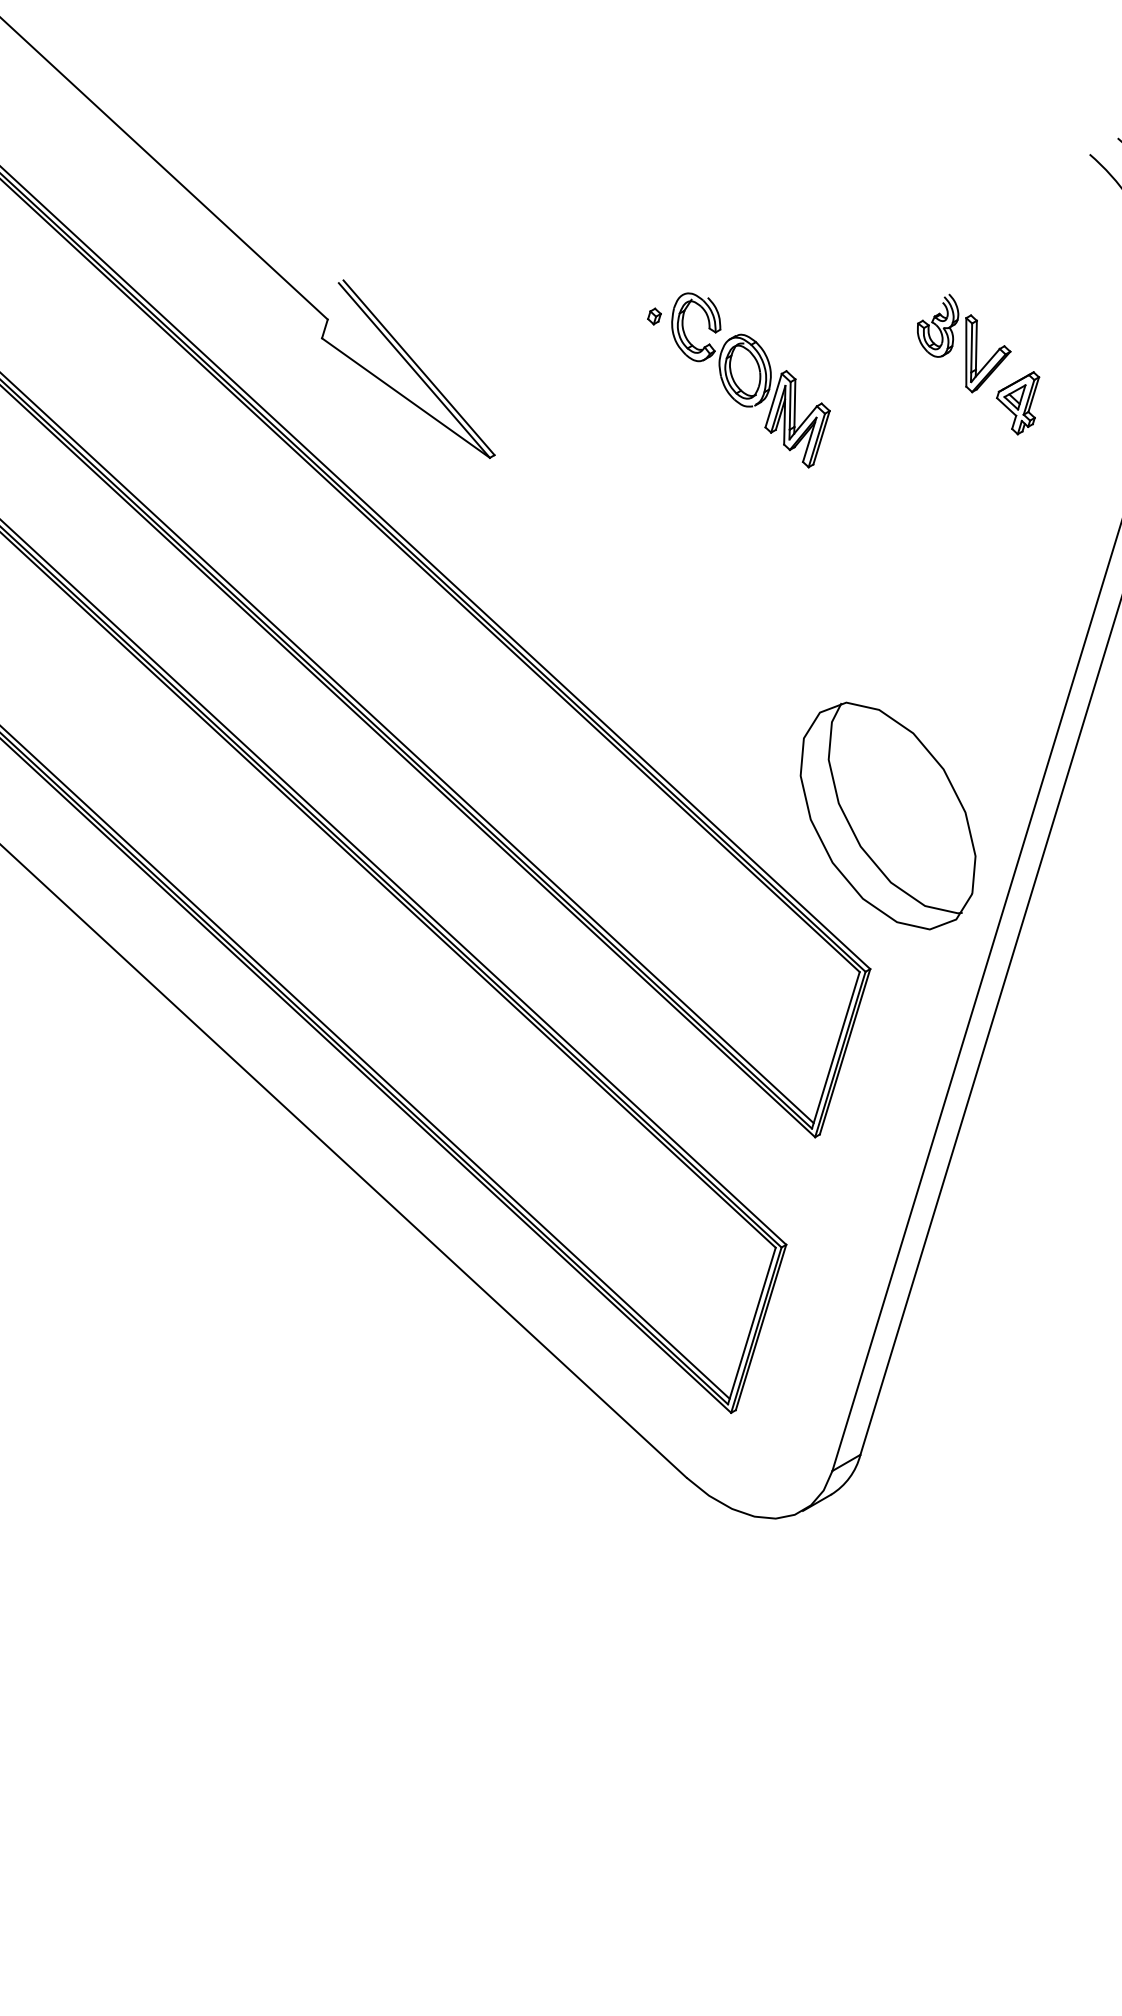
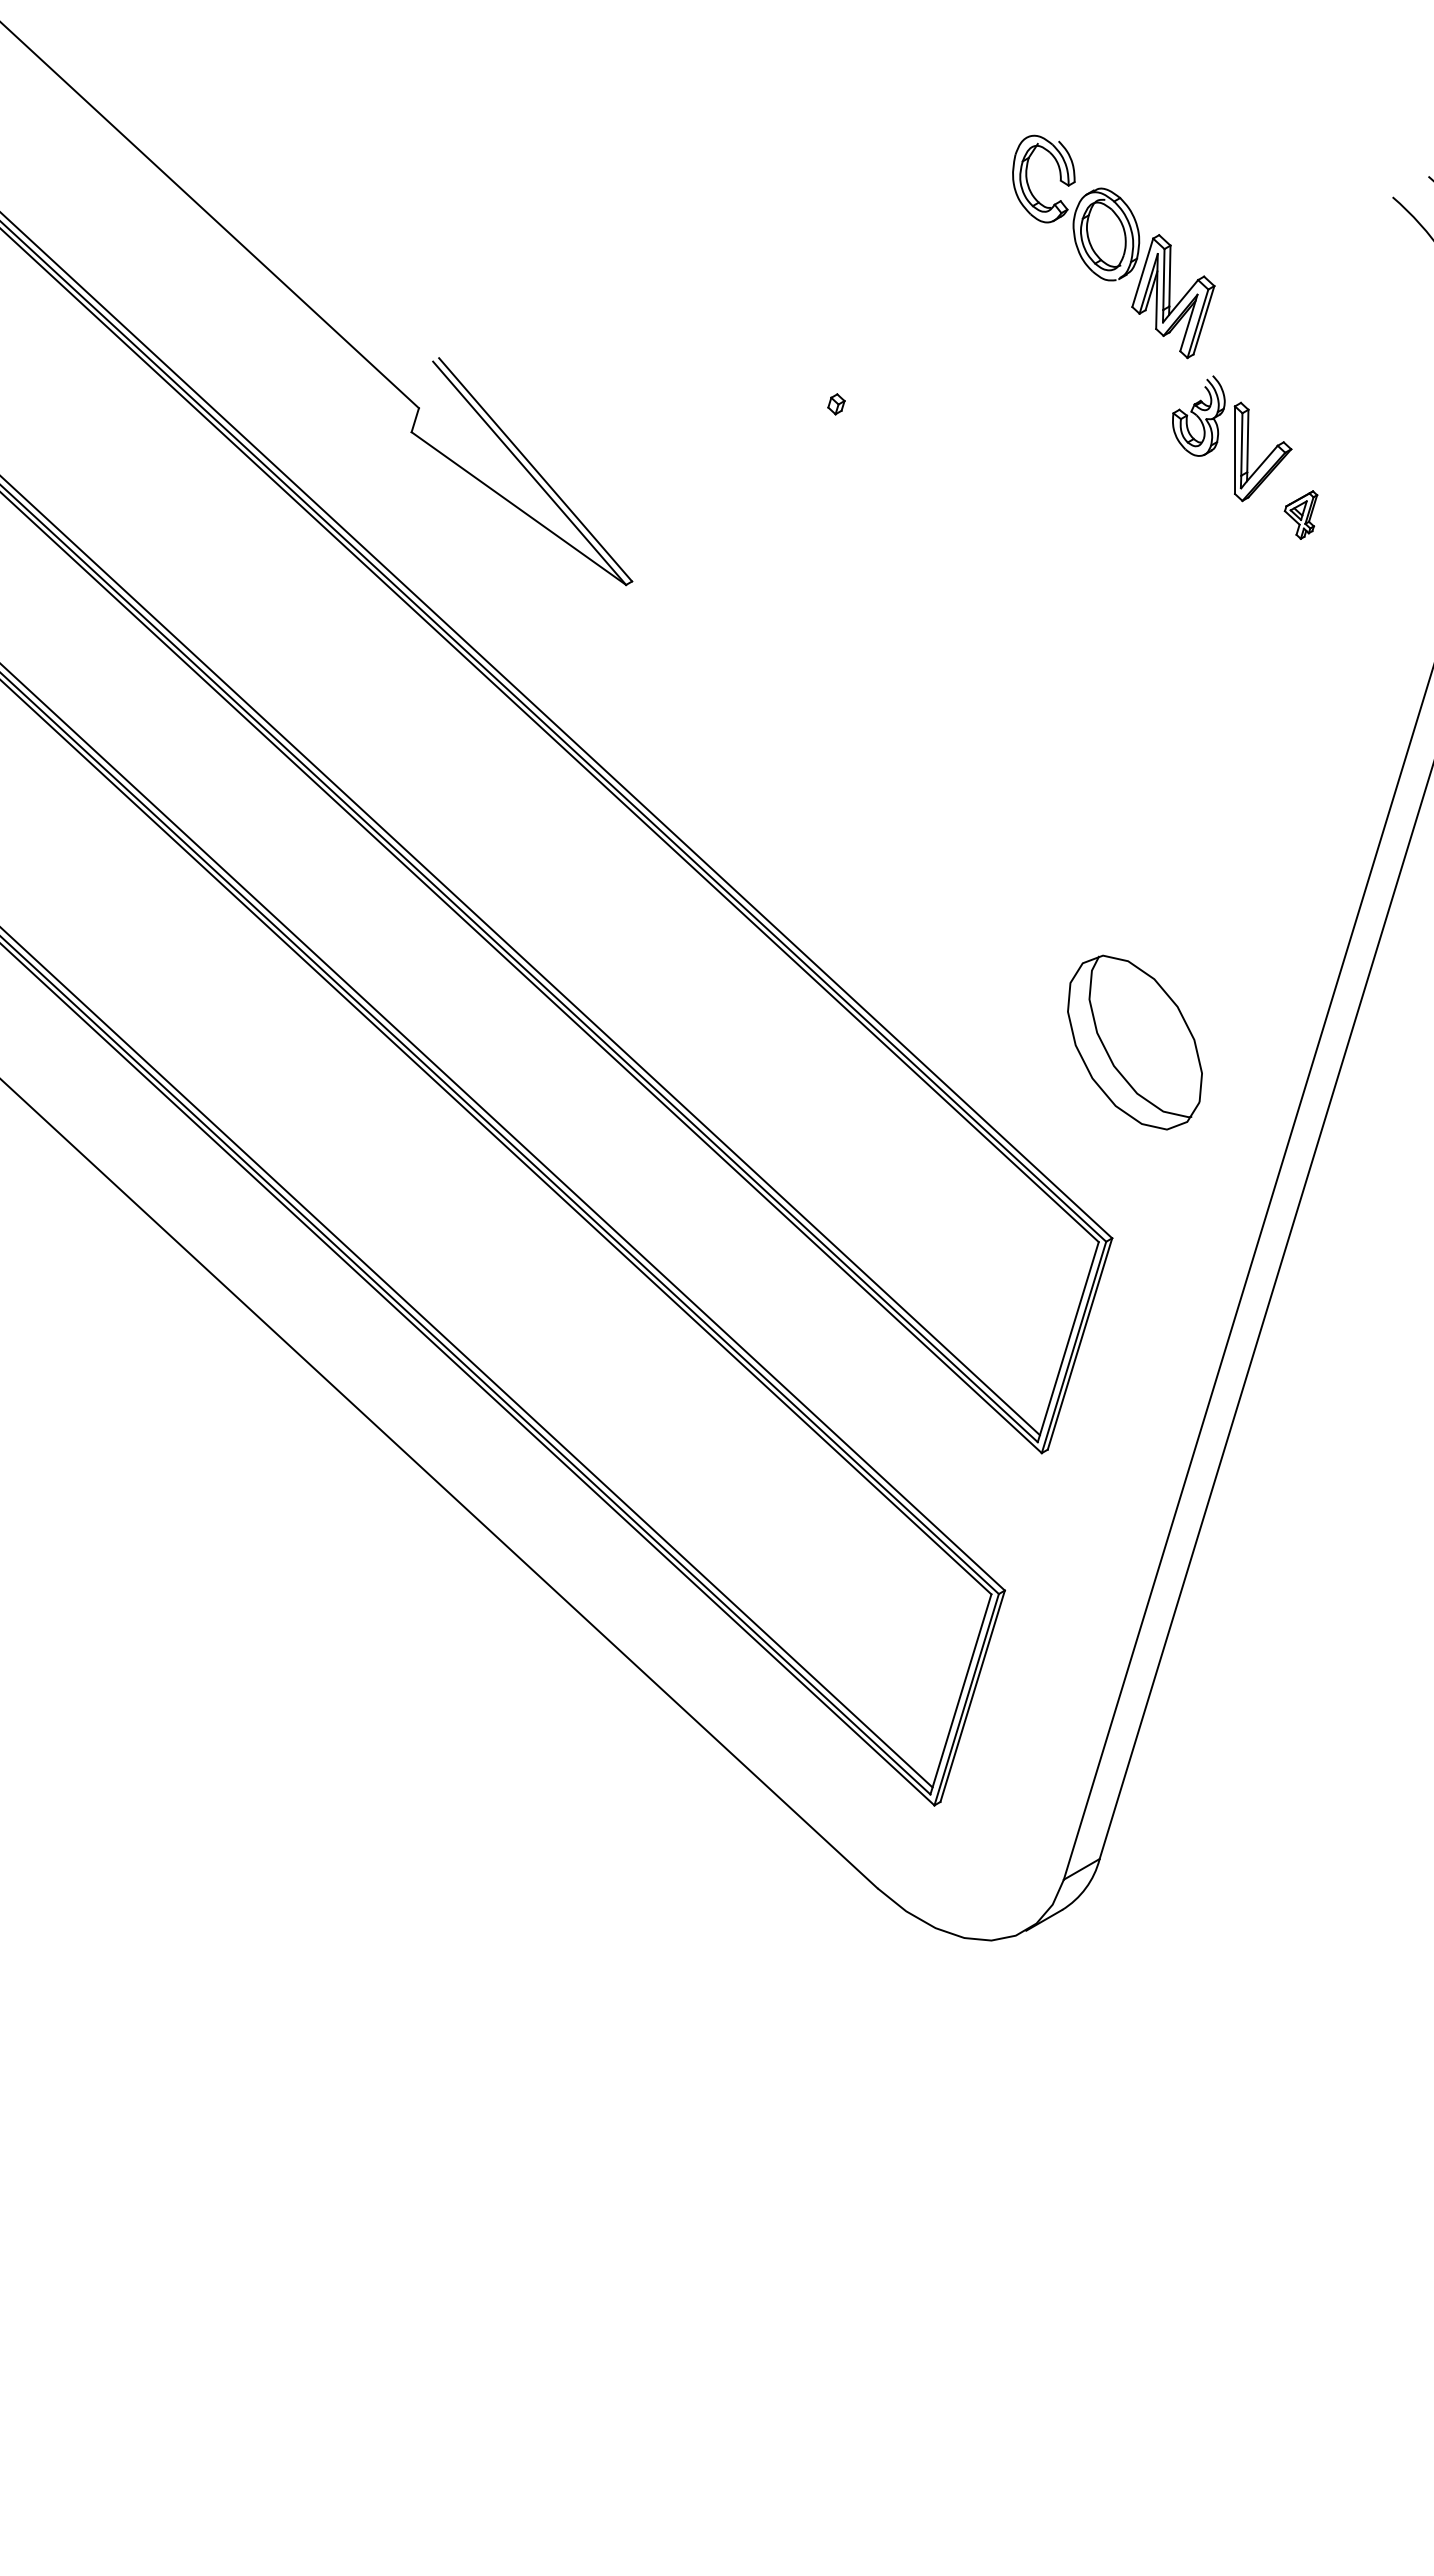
part: (750, 380) -> (1113, 246), moved
part: (1017, 402) -> (1300, 514), size x0.6
part: (887, 815) -> (1134, 1042), size x0.6

